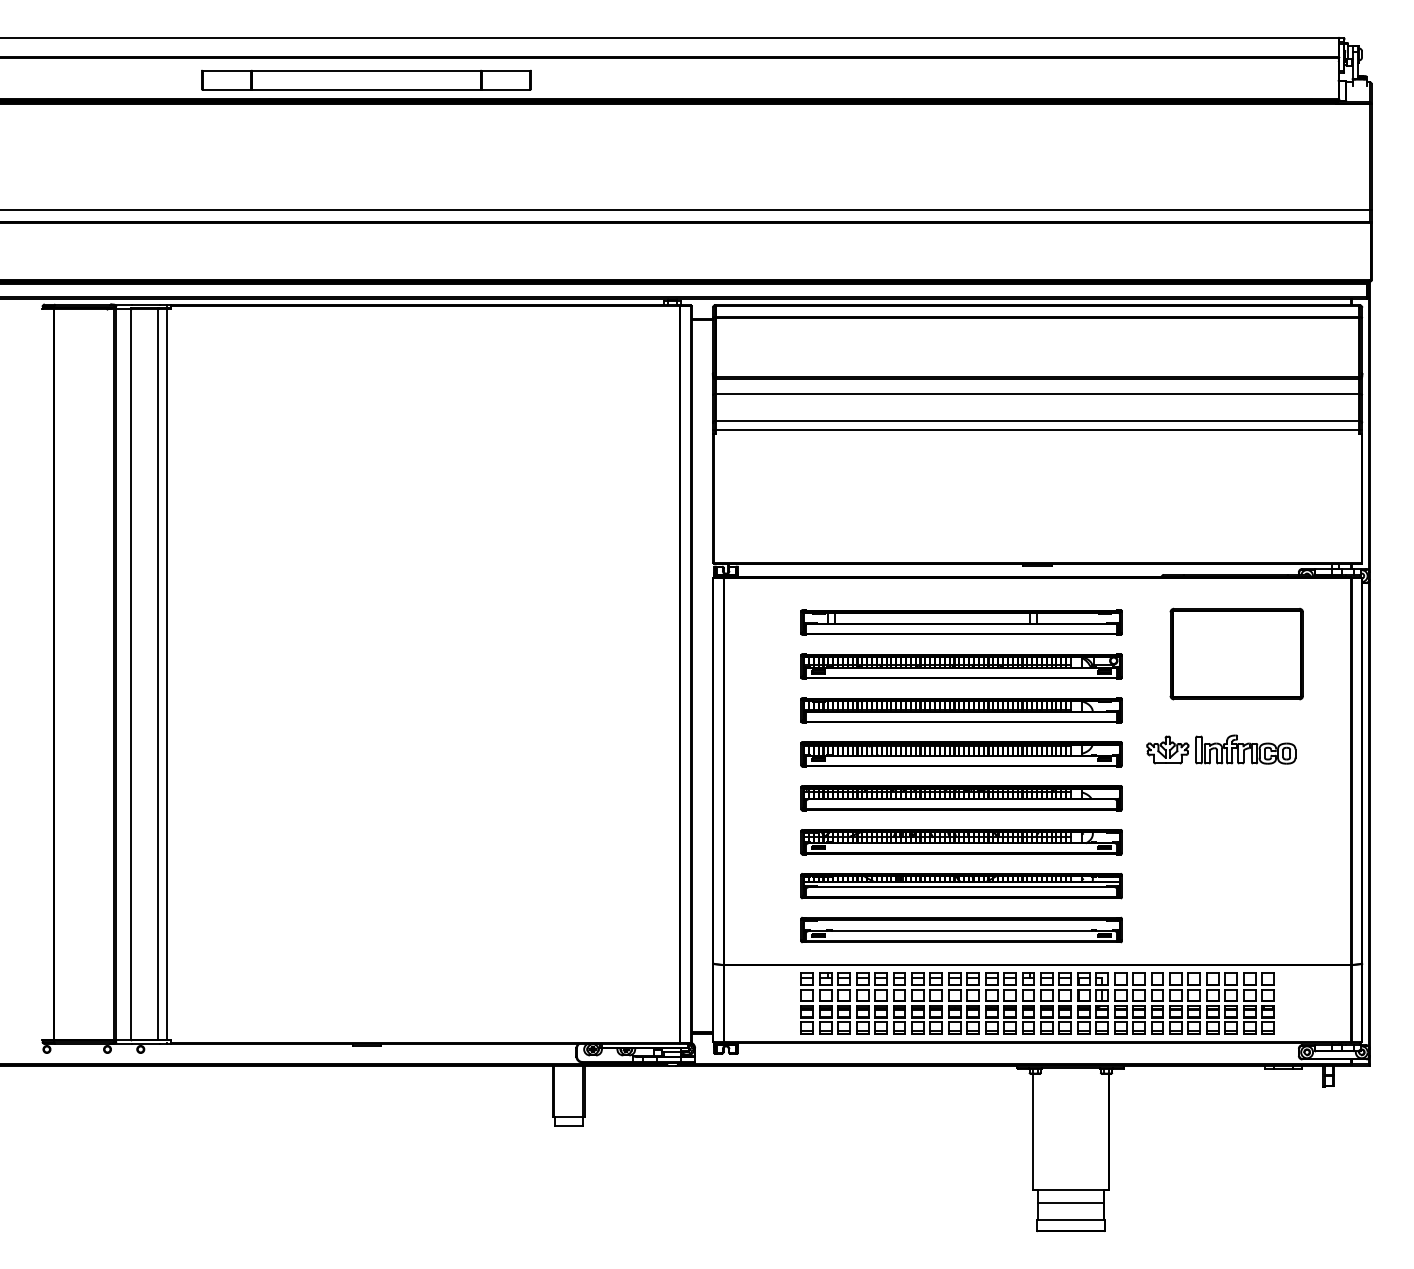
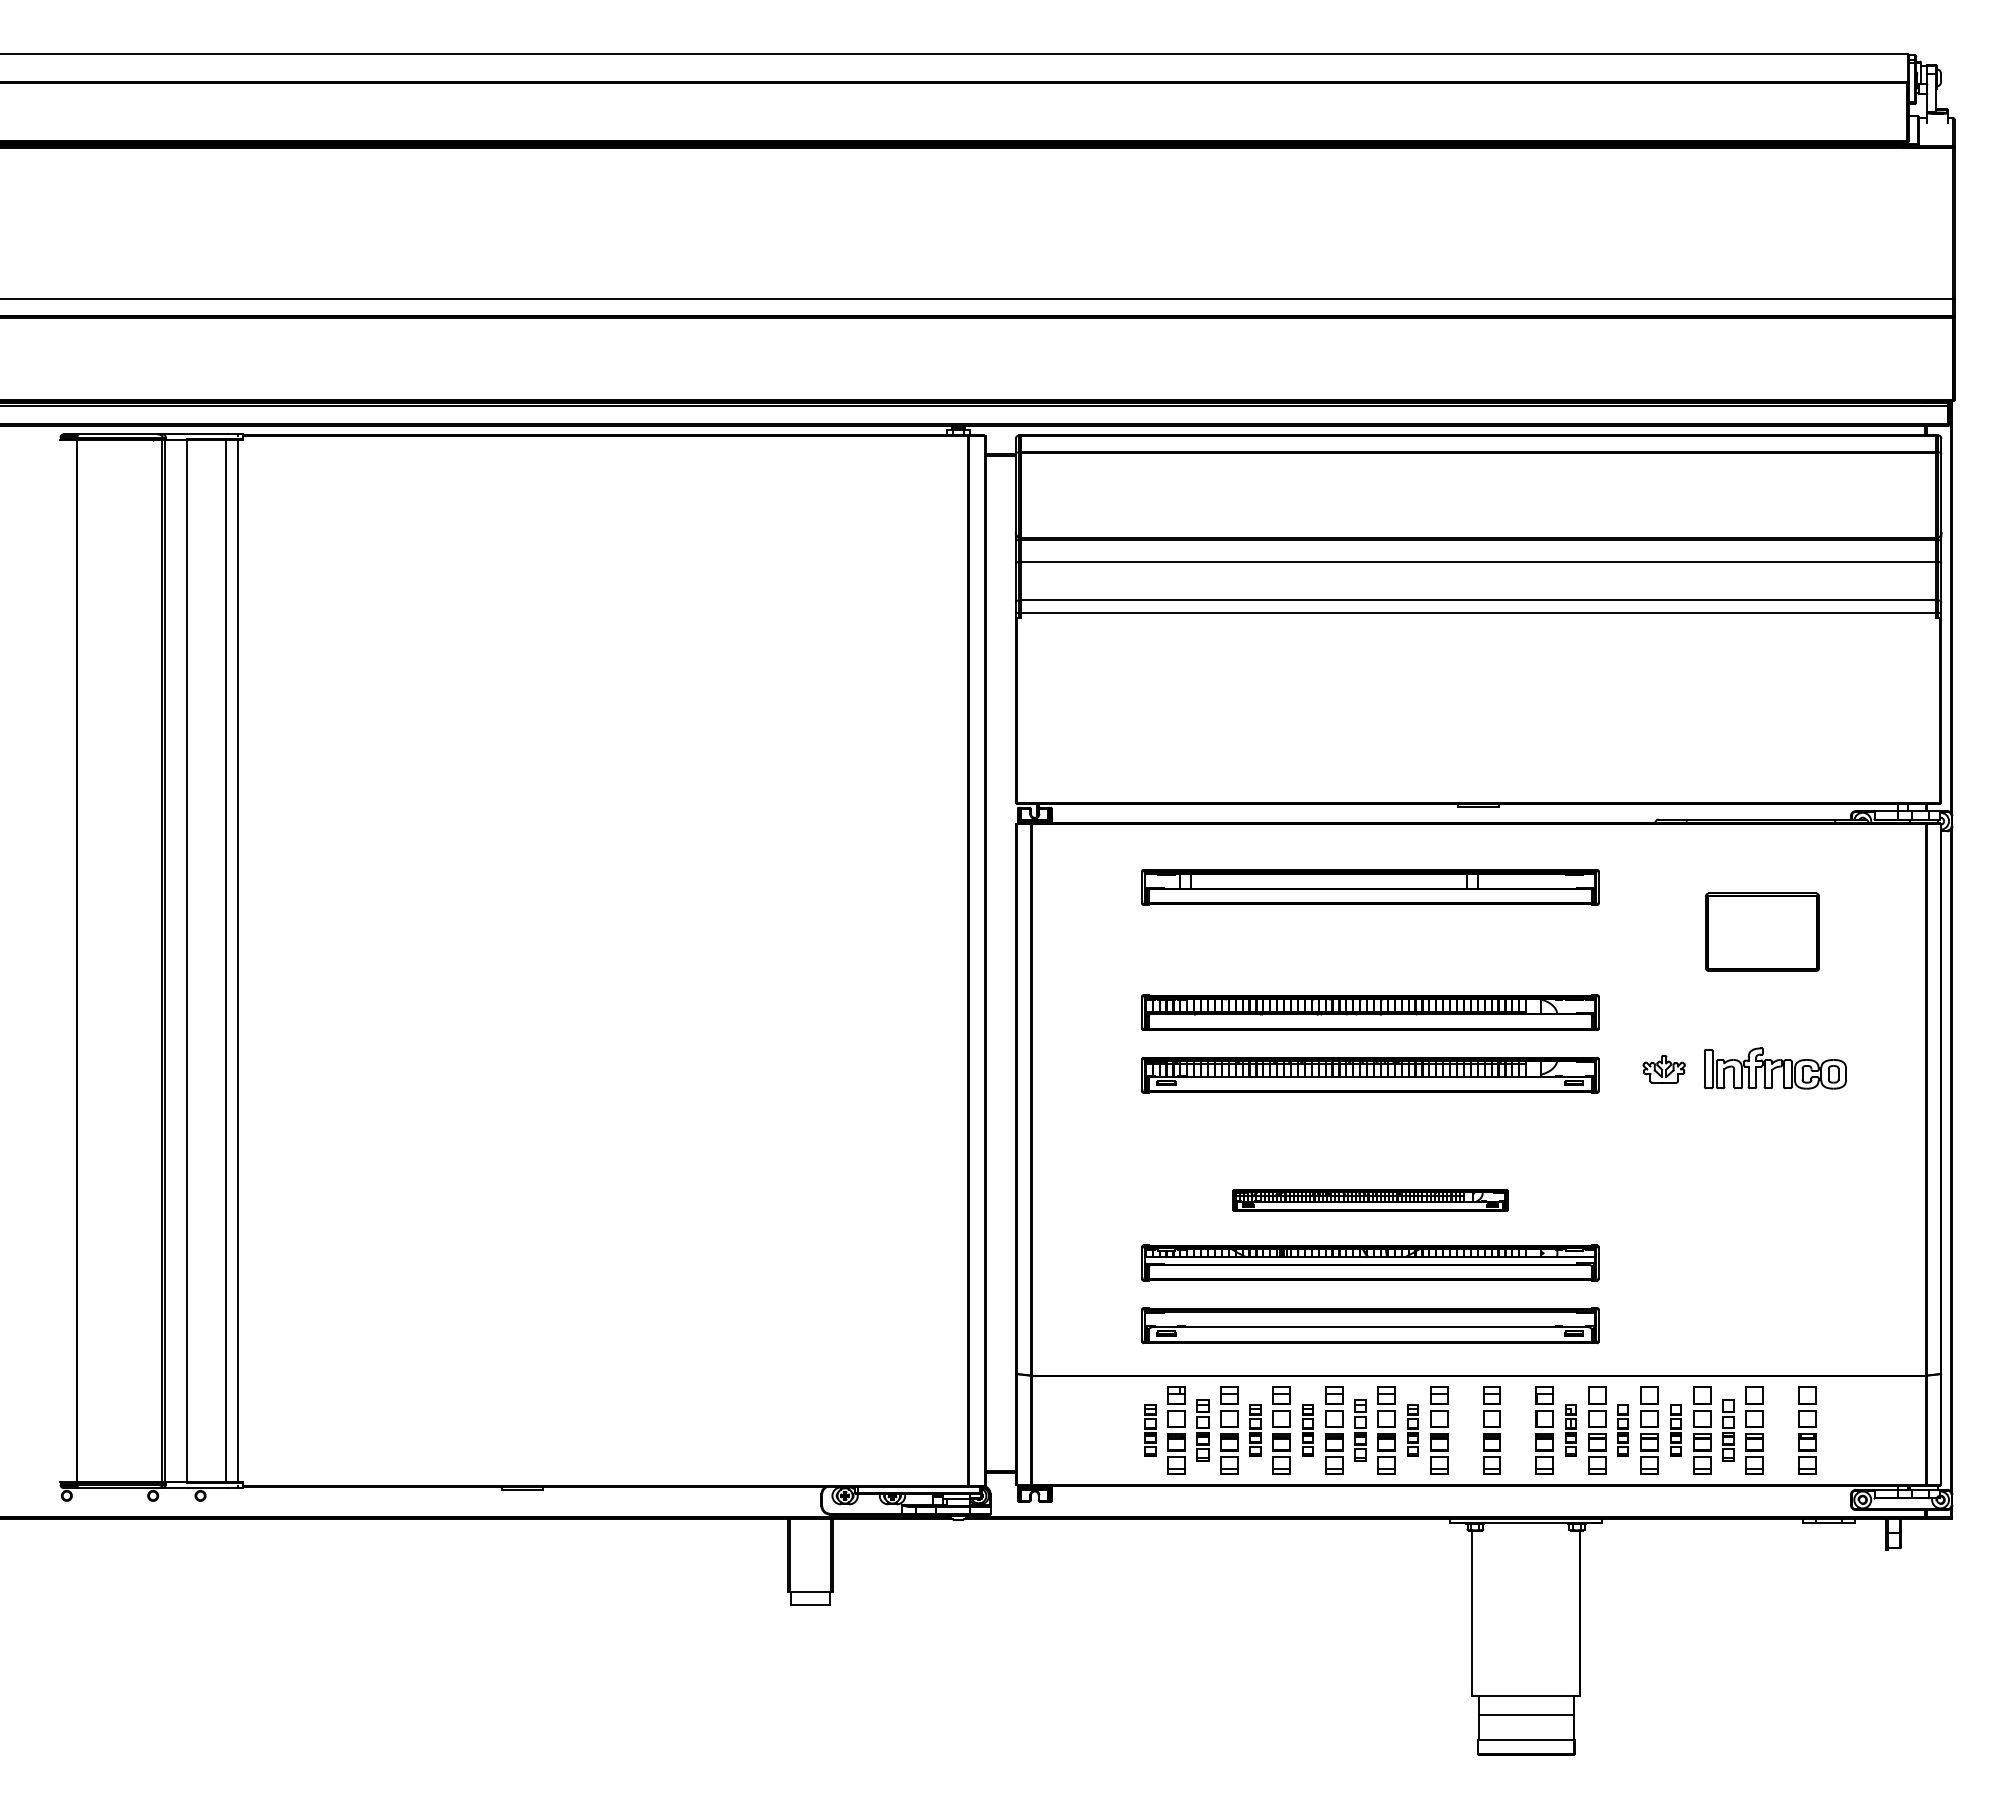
part: (366, 80) -> (522, 114), removed
part: (1236, 653) -> (1762, 931), size x0.6
part: (961, 666) -> (1370, 949), removed
part: (1167, 750) -> (1663, 1069), size x0.7
part: (961, 797) -> (1370, 1137), removed
part: (961, 842) -> (1370, 1200), size x0.6
part: (807, 1003) -> (1150, 1430), size x0.6
part: (843, 1003) -> (1202, 1430), size x0.7
part: (881, 1003) -> (1255, 1430), size x0.6
part: (918, 1003) -> (1308, 1430), size x0.6
part: (954, 1003) -> (1360, 1430), size x0.7
part: (991, 1003) -> (1413, 1430), size x0.6
part: (1028, 1003) -> (1465, 1430), removed
part: (1065, 1003) -> (1518, 1430), removed
part: (1102, 1003) -> (1570, 1430), size x0.6
part: (1139, 1003) -> (1623, 1430), size x0.6
part: (1175, 1003) -> (1675, 1430), size x0.6
part: (1212, 1003) -> (1728, 1430), size x0.7
part: (1249, 1003) -> (1780, 1430), removed

